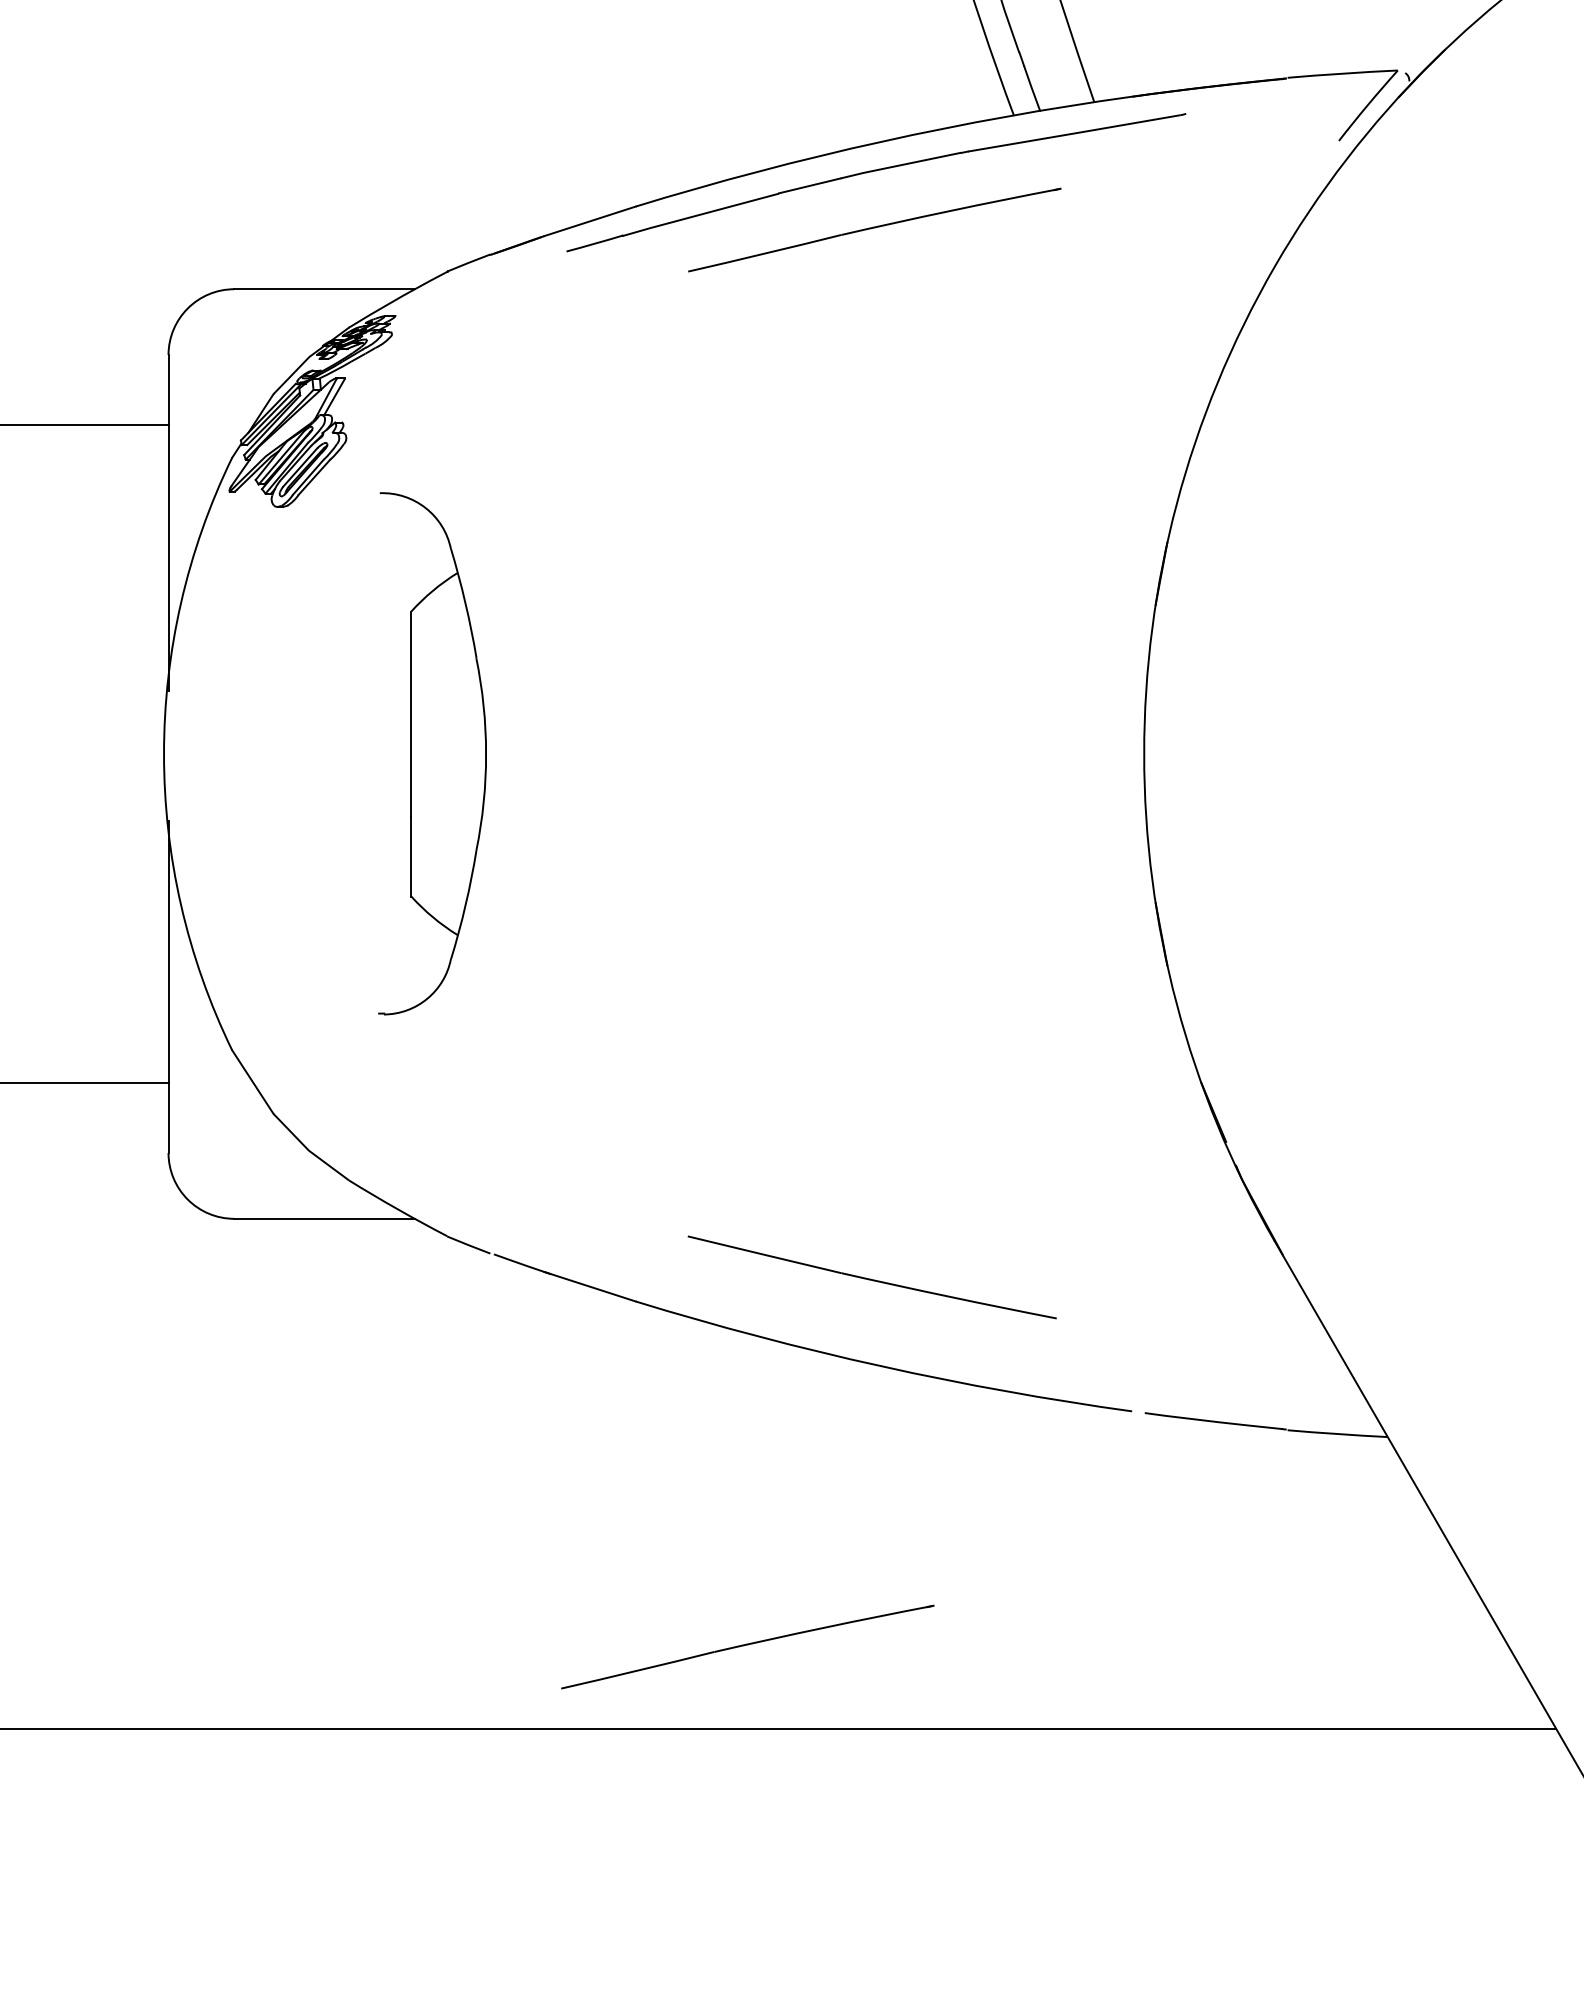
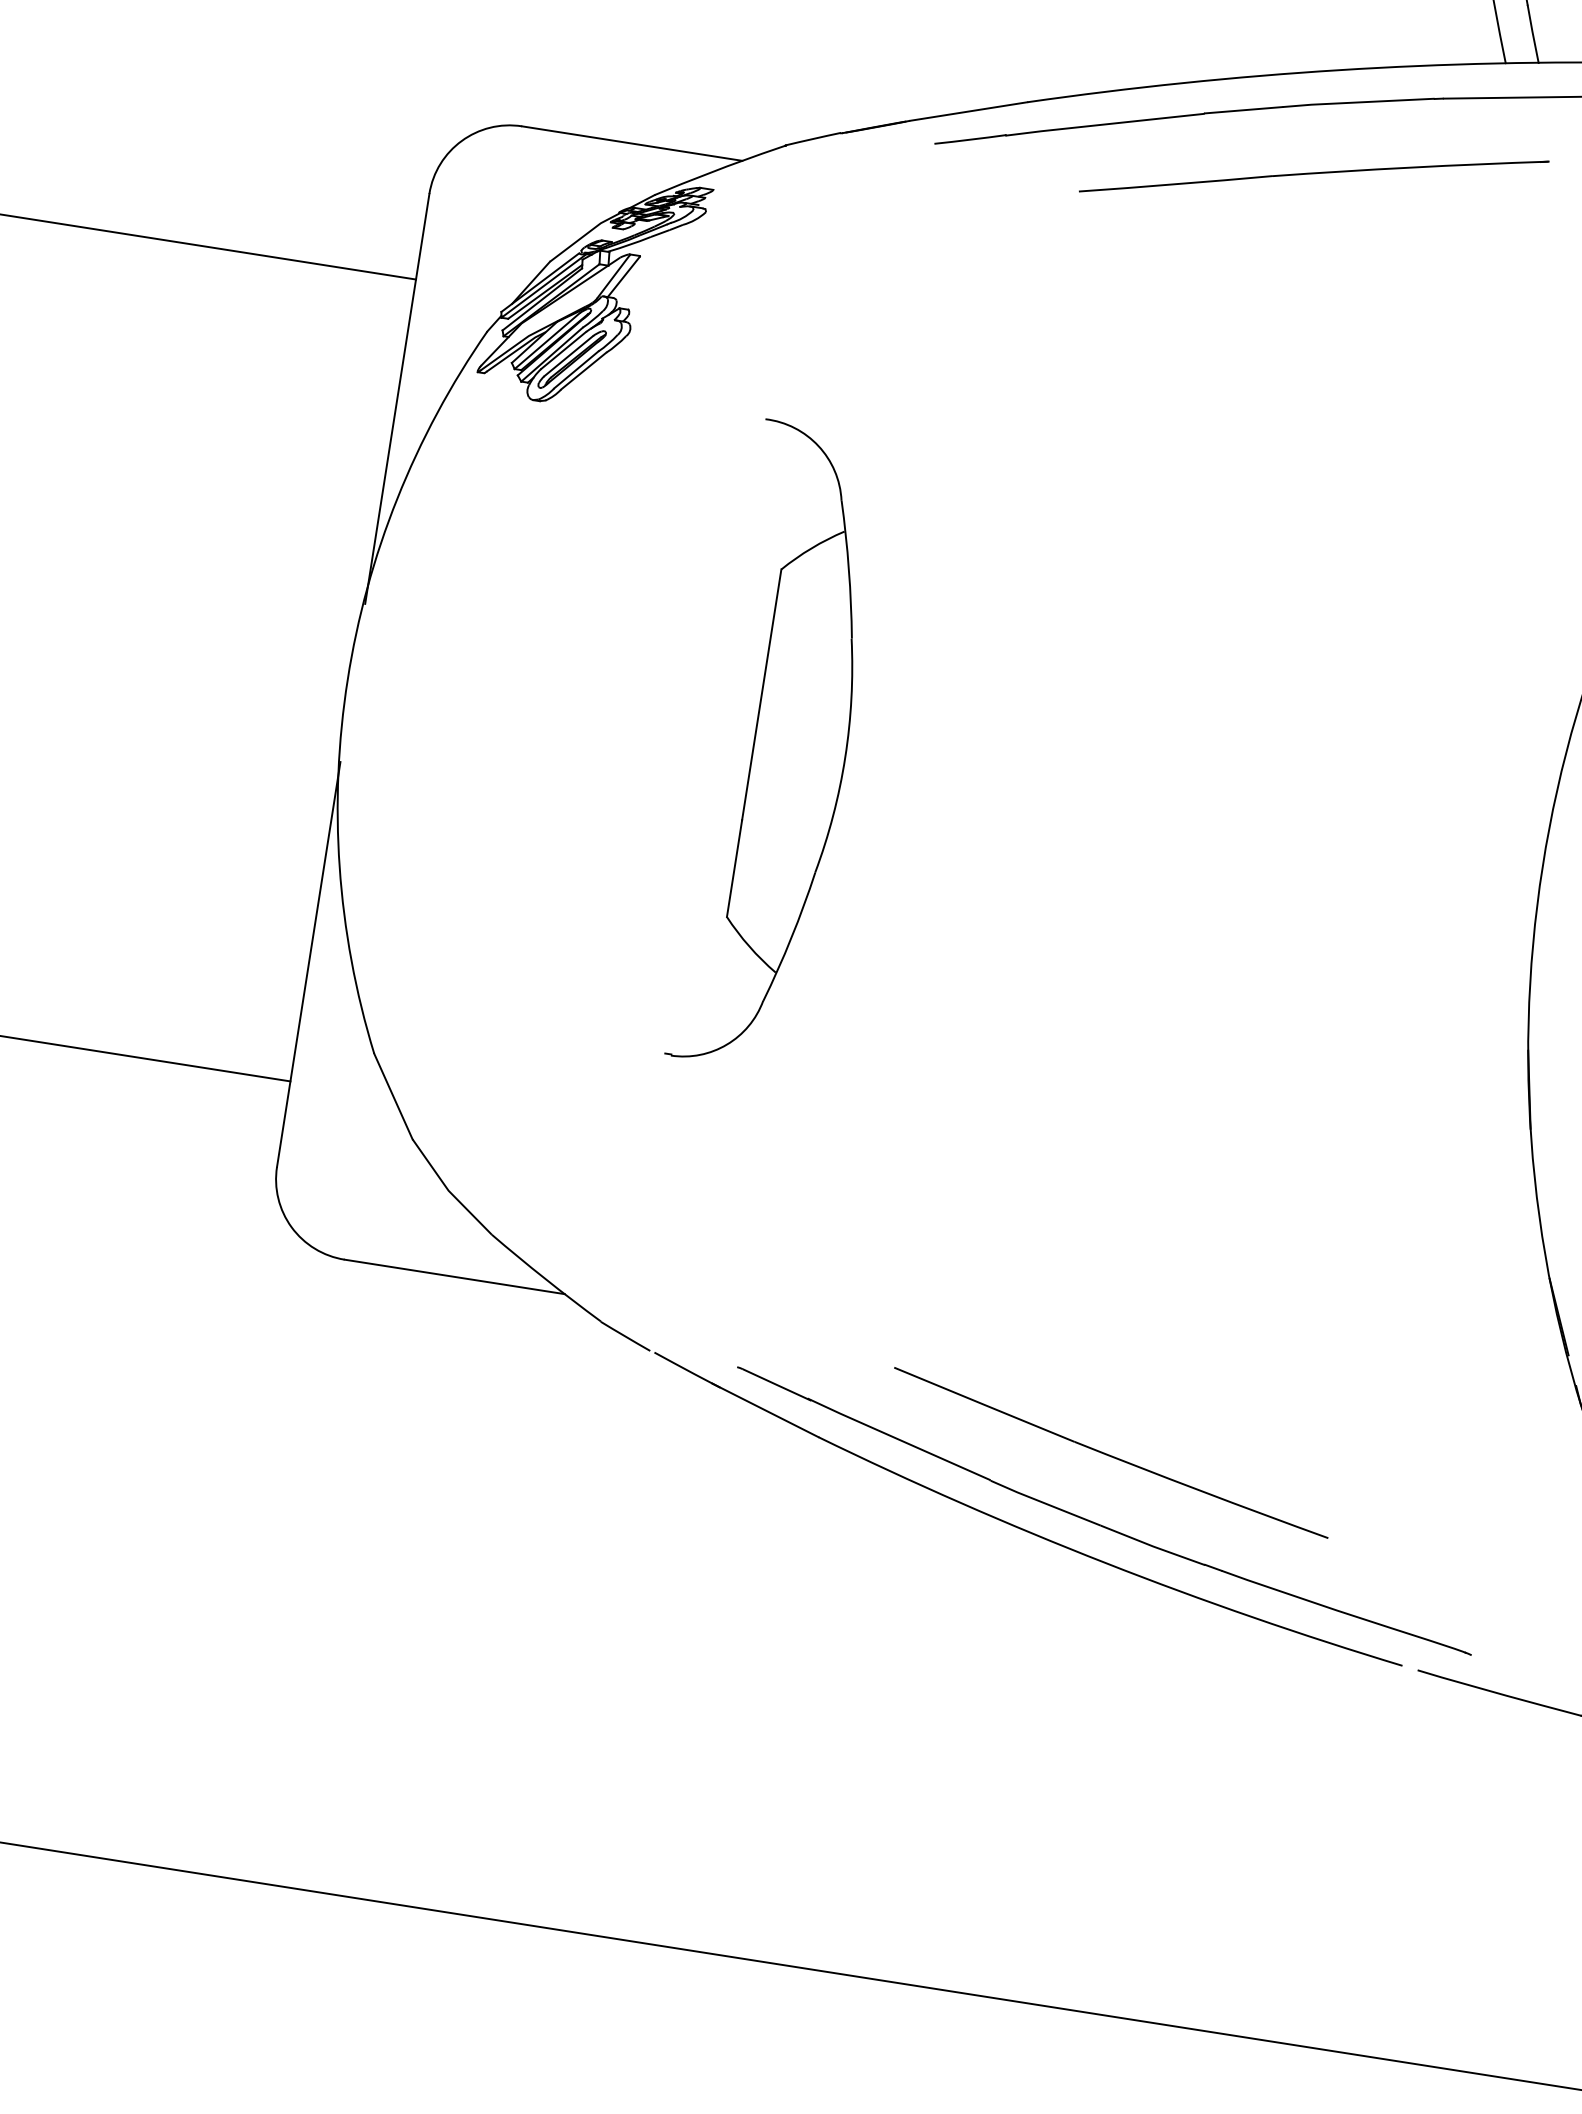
part: (432, 753) -> (779, 746), moved
part: (872, 1335) -> (1100, 1523), added
part: (747, 1646) -> (888, 1879), removed

